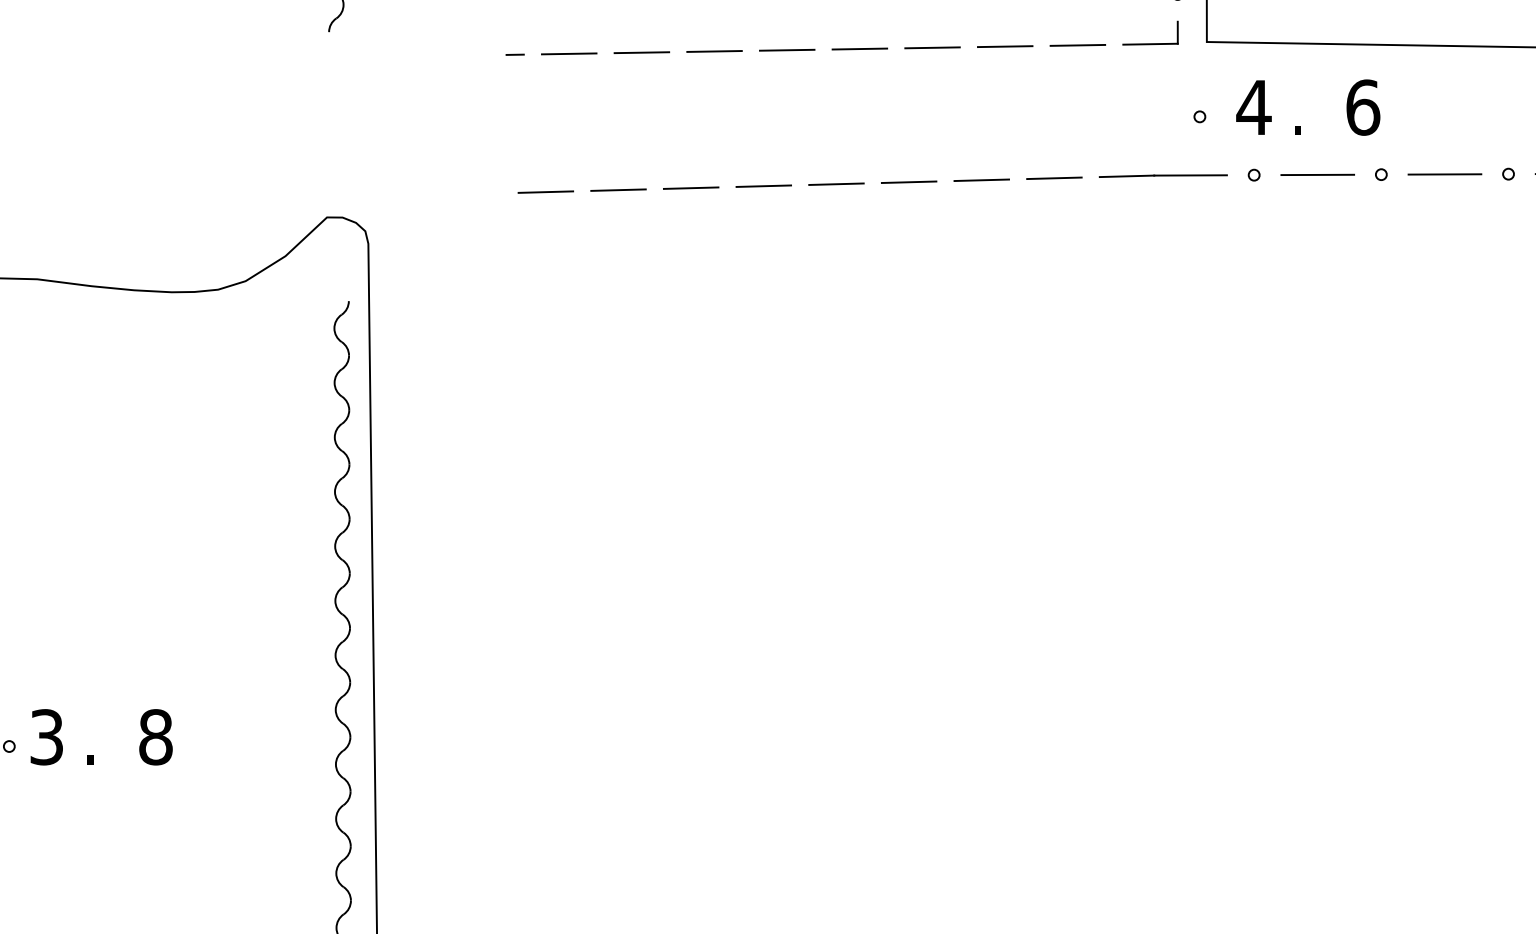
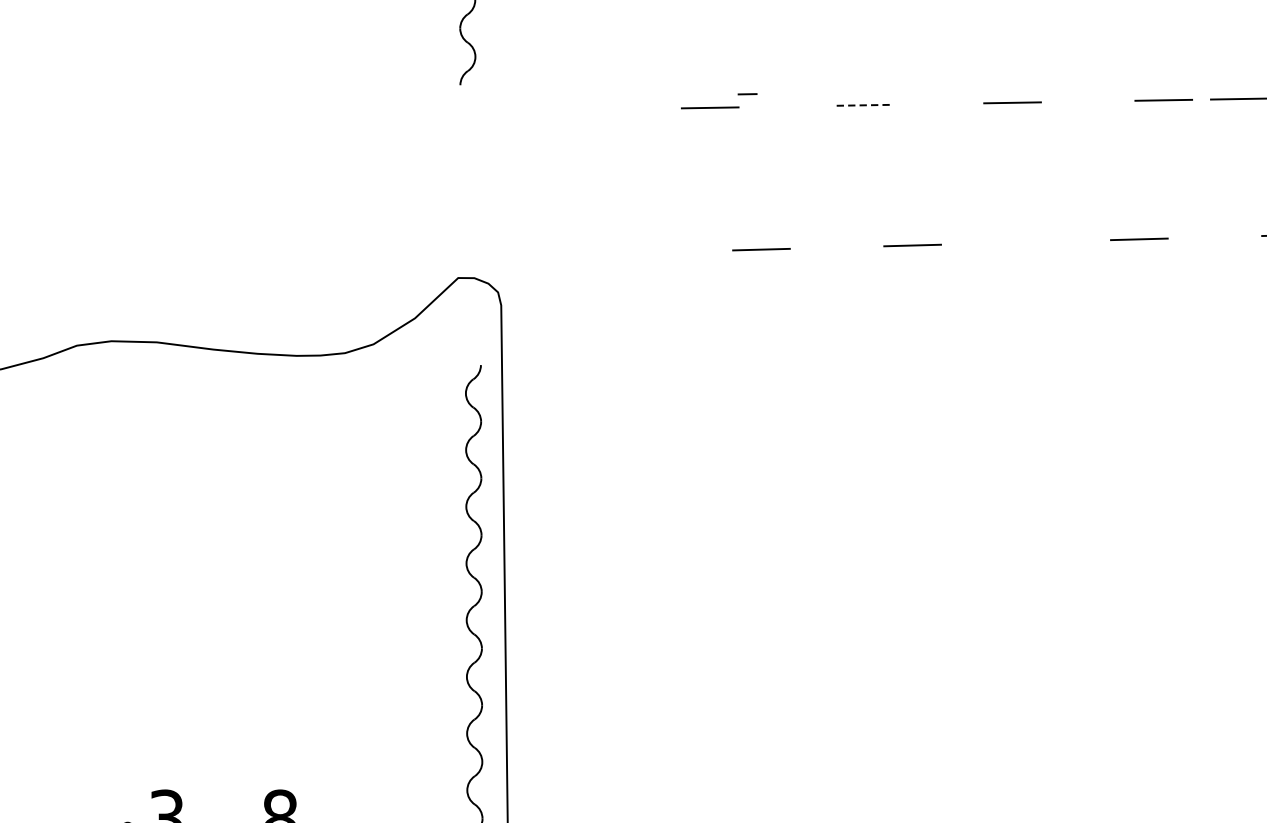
line: (932, 47) -> (1088, 101), removed
line: (786, 49) -> (936, 103), removed
line: (714, 51) -> (861, 105), solid -> dashed
line: (641, 52) -> (785, 106), removed
line: (514, 54) -> (746, 93), moved
line: (1054, 178) -> (1215, 237), removed
line: (909, 181) -> (1064, 240), removed
line: (836, 183) -> (988, 242), removed
line: (690, 187) -> (836, 246), removed
line: (545, 191) -> (685, 251), removed

